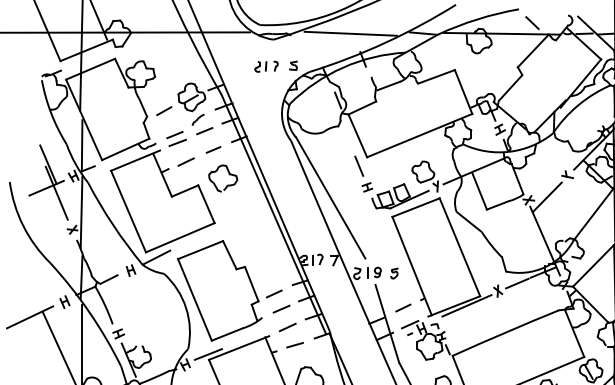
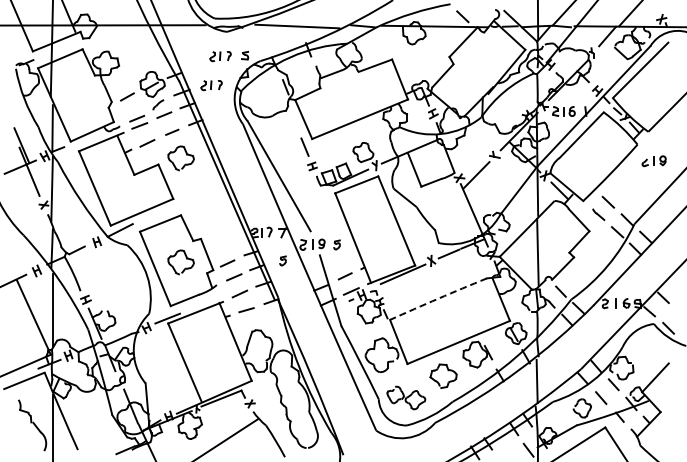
part: (256, 98) -> (211, 85), added
part: (229, 289) -> (186, 259), added
part: (334, 290) -> (282, 260), added
arc: (505, 332) -> (438, 298), solid -> dashed

